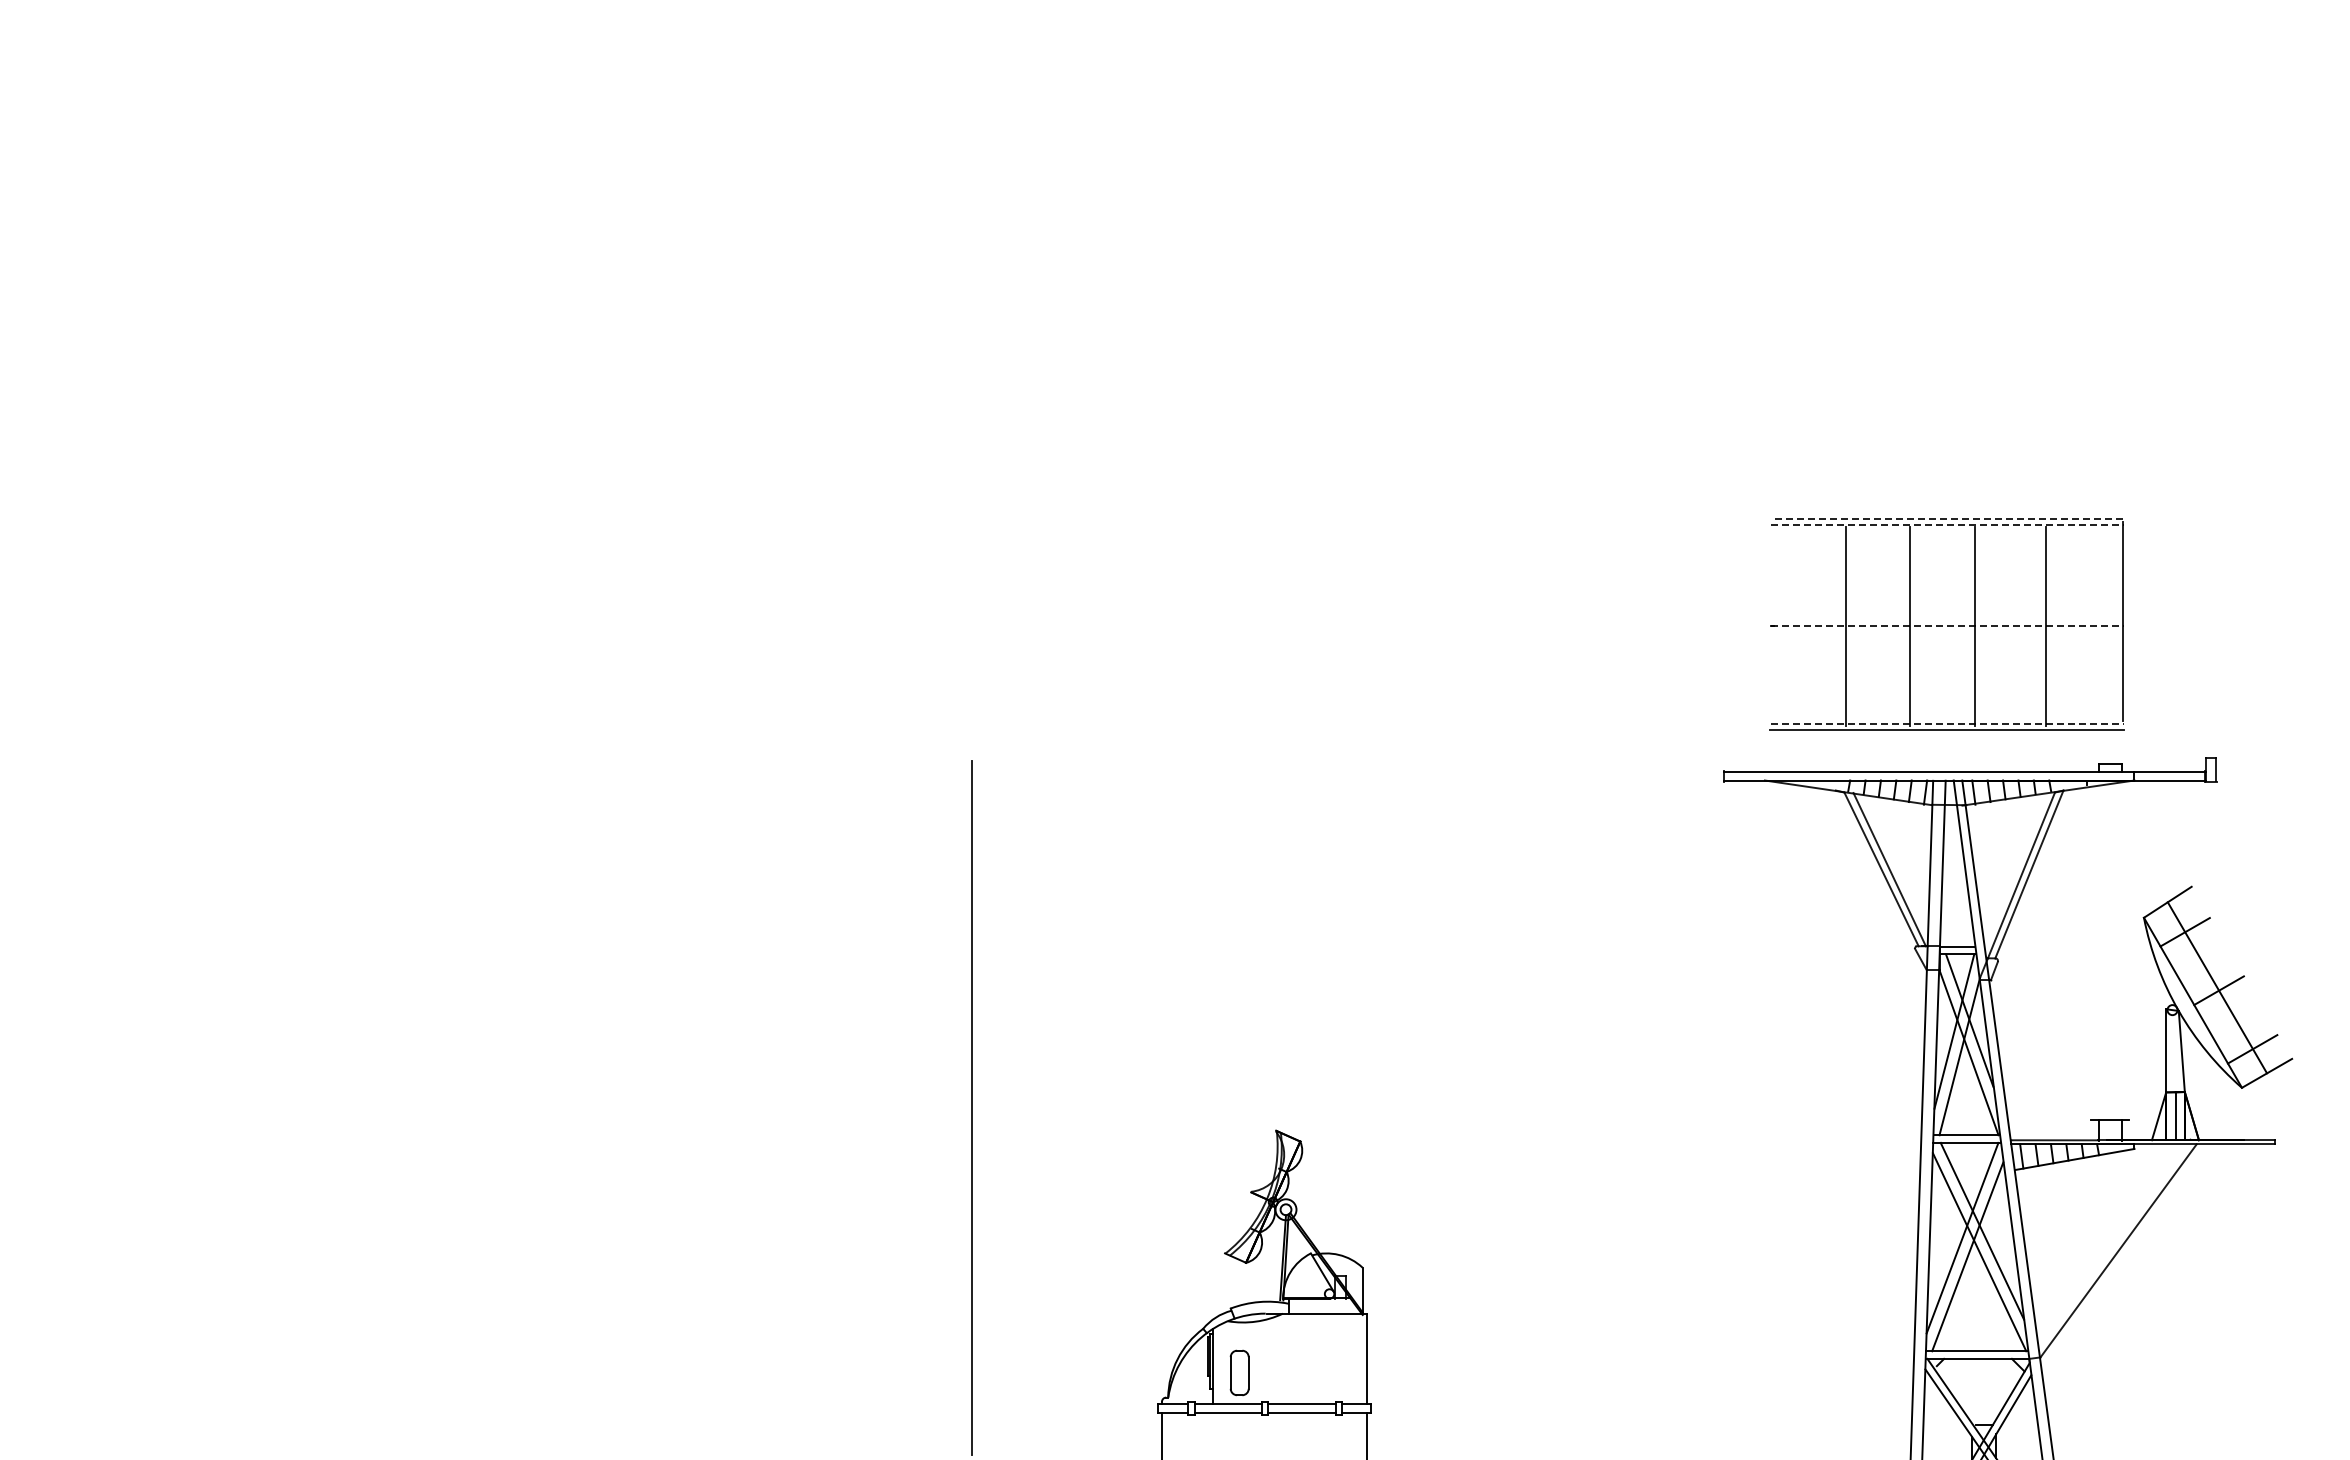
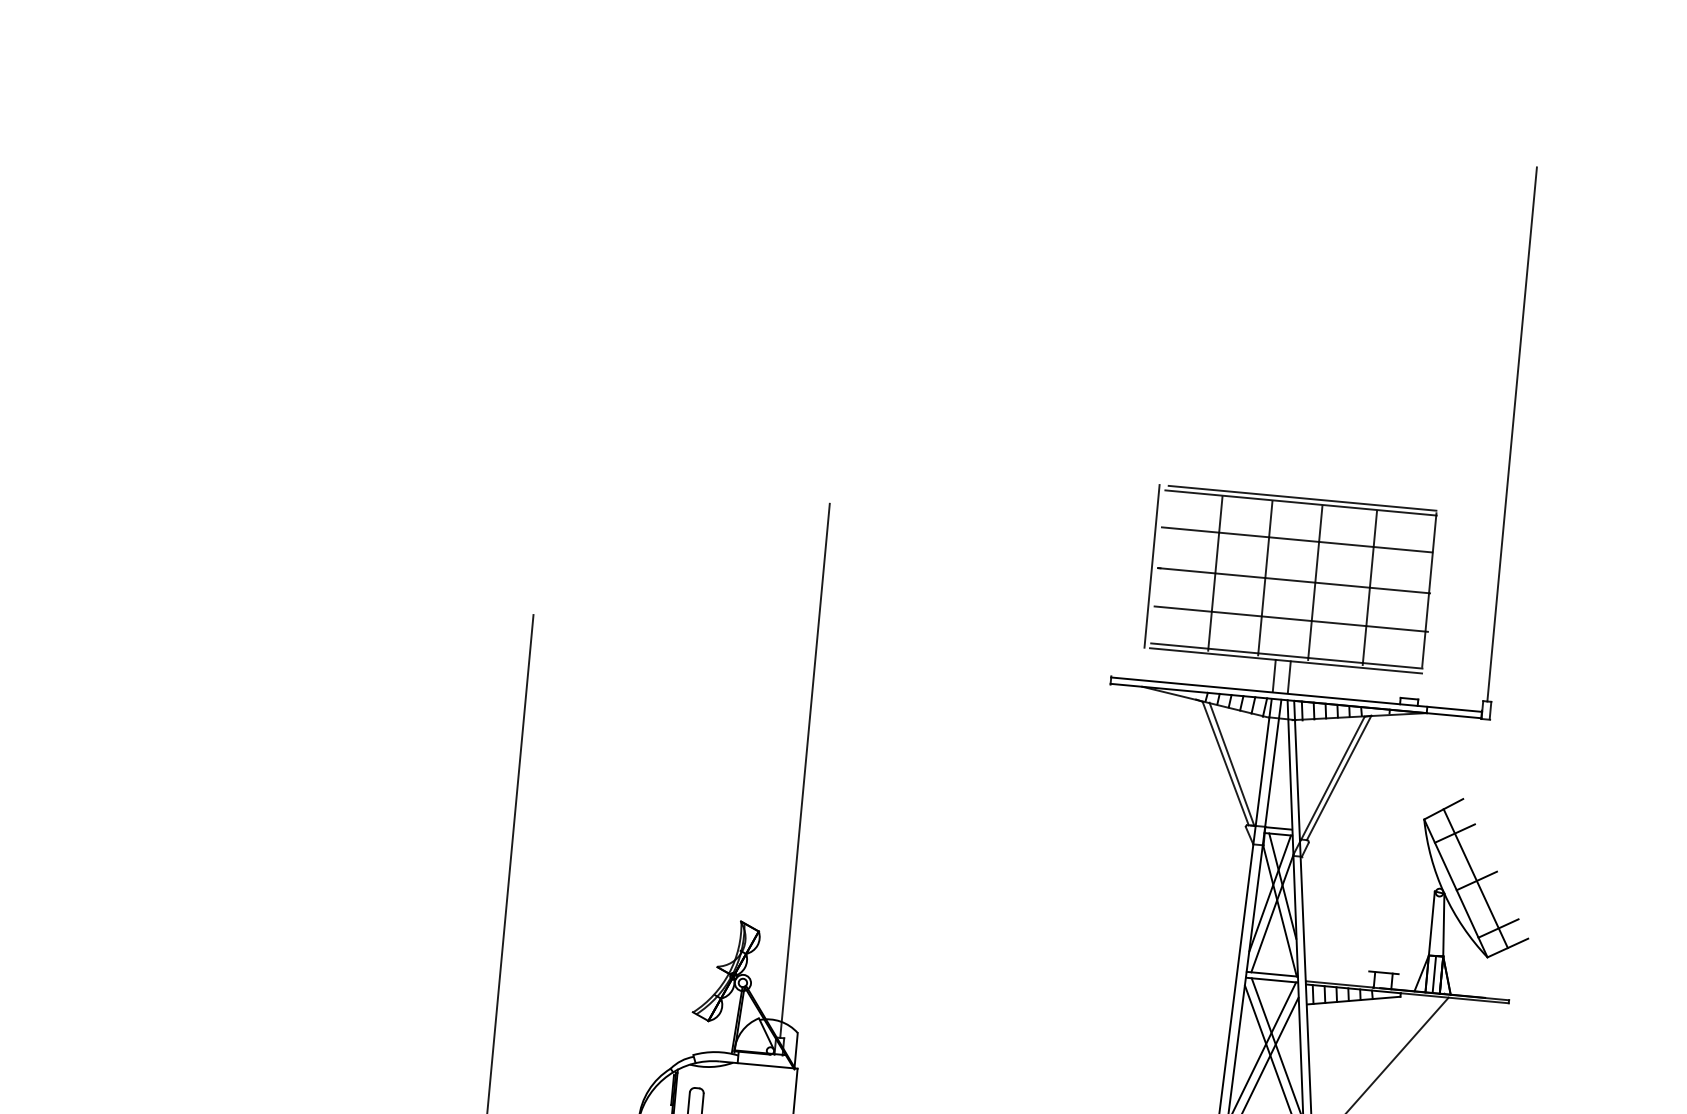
line: (2211, 411) -> (1512, 434), added
line: (1948, 518) -> (1302, 498), dashed -> solid
line: (1947, 524) -> (1301, 502), dashed -> solid
line: (1946, 572) -> (1296, 539), added
line: (1763, 623) -> (1152, 565), added
line: (1947, 625) -> (1293, 580), dashed -> solid
line: (1948, 675) -> (1291, 619), added
line: (1947, 723) -> (1286, 655), dashed -> solid
line: (1933, 750) -> (1274, 675), added
line: (1953, 750) -> (1289, 677), added
line: (1340, 929) -> (804, 771), added

